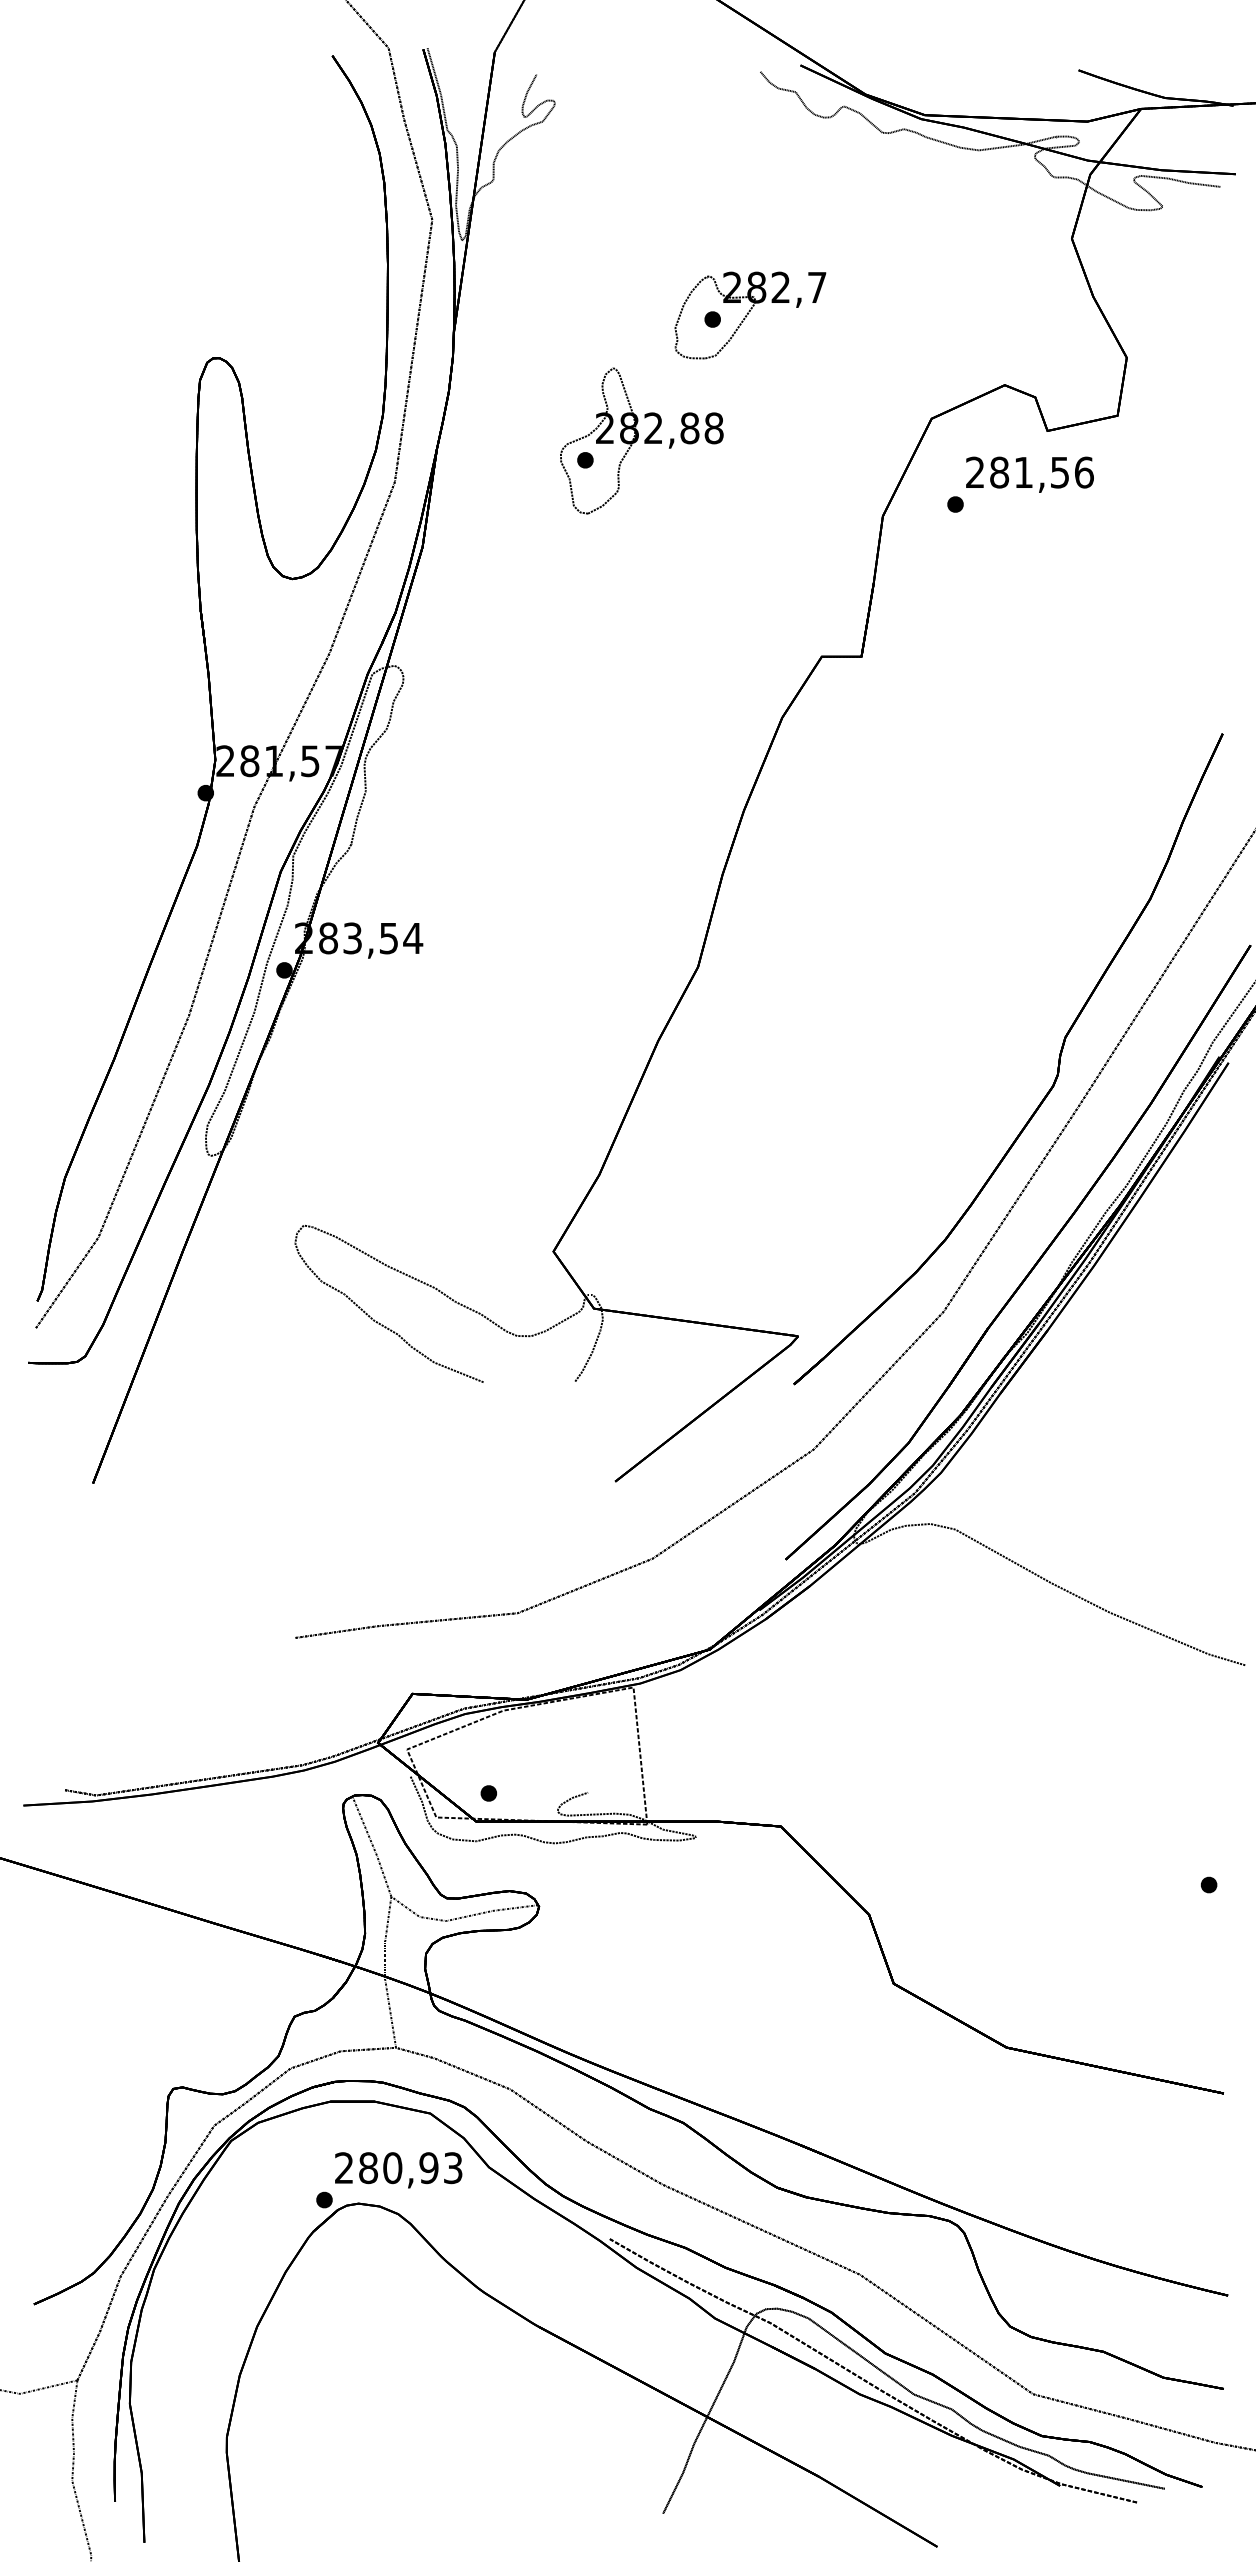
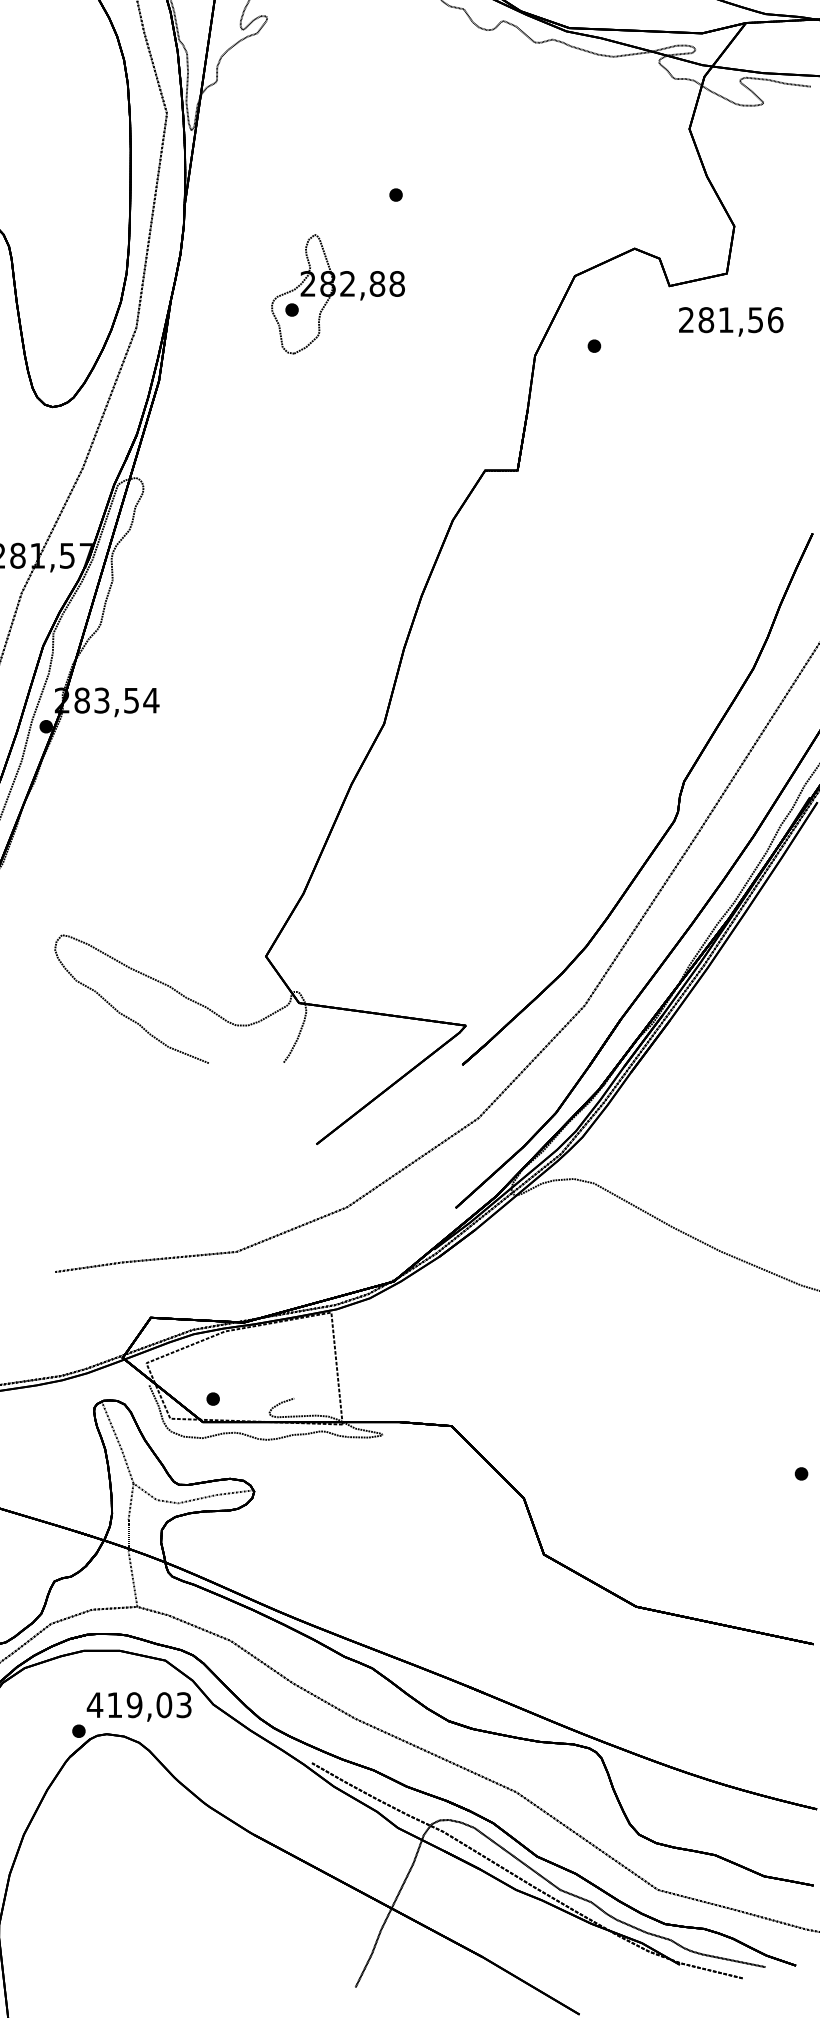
part: (750, 315) -> (426, 191), removed
text: (1029, 474) -> (730, 321), moved
text: (386, 2168) -> (129, 1705), 280,93 -> 419,03

